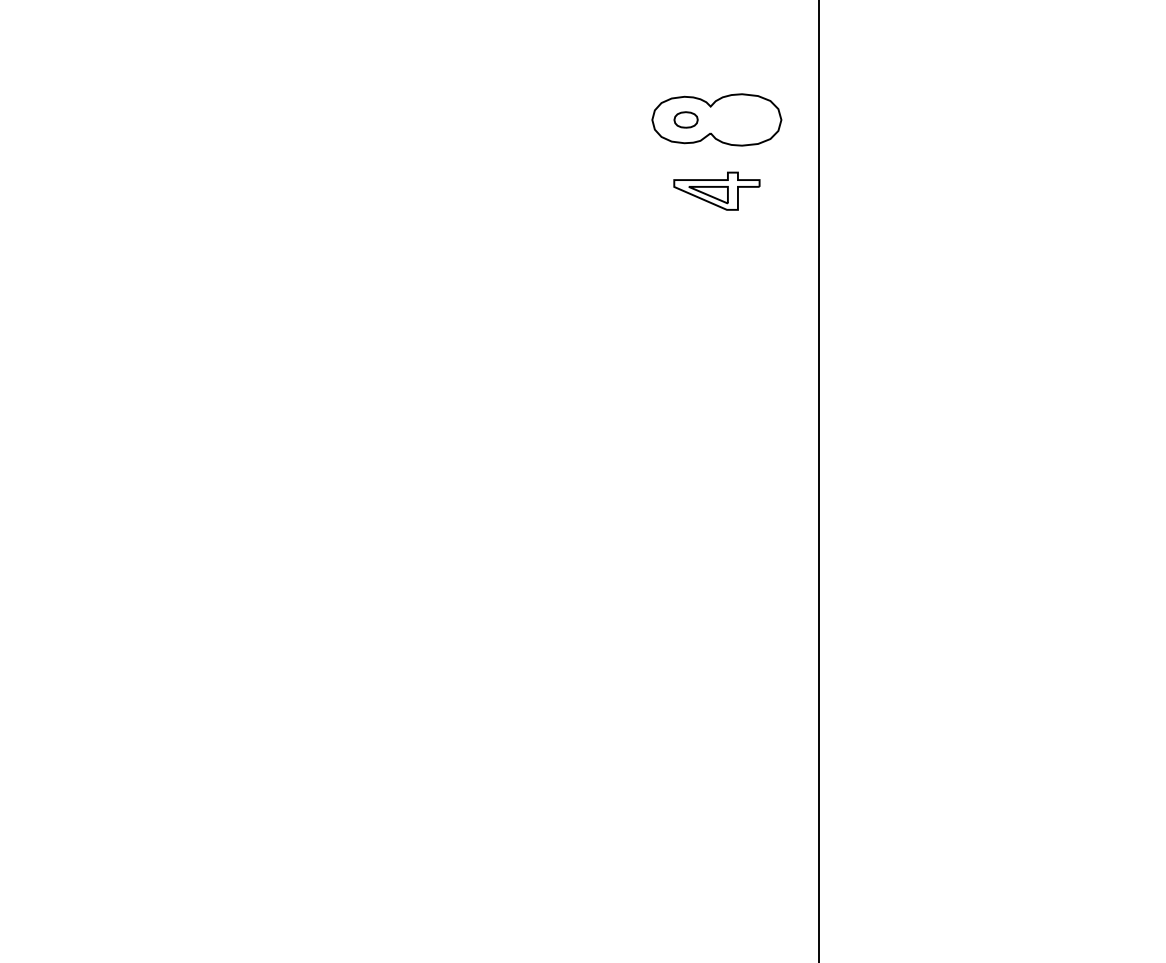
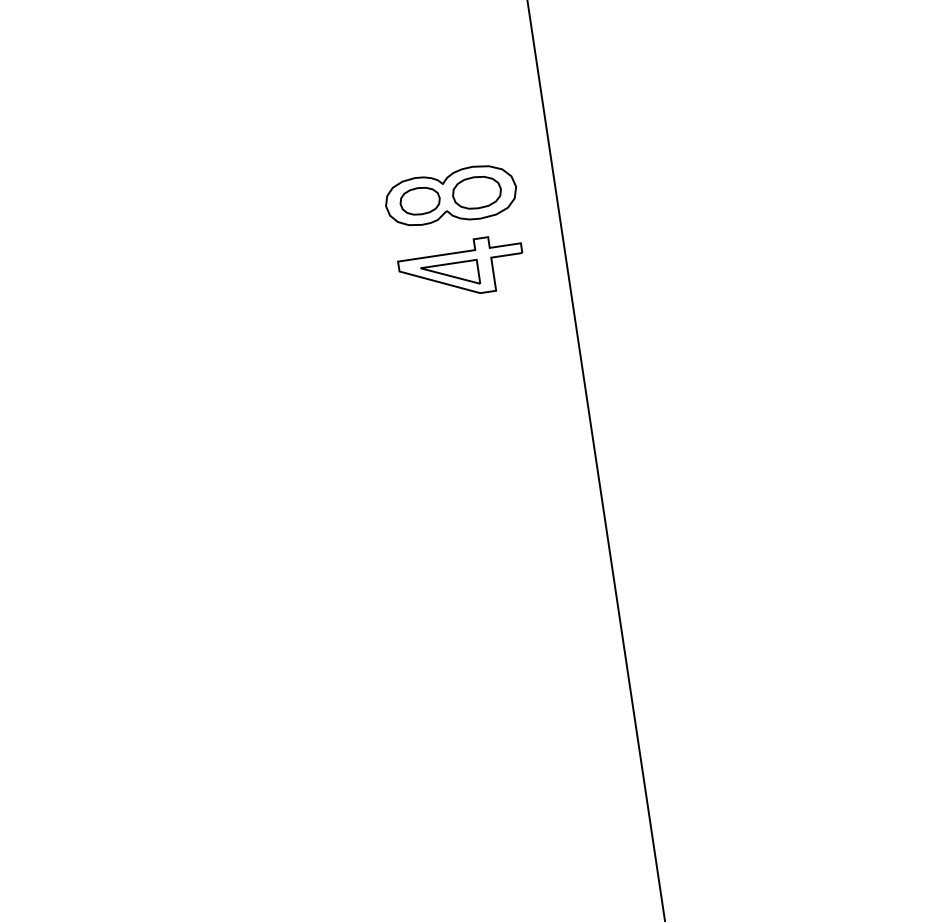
part: (685, 119) -> (419, 200), size x1.67
part: (742, 119) -> (476, 192), added
part: (716, 190) -> (461, 267), size x1.43

